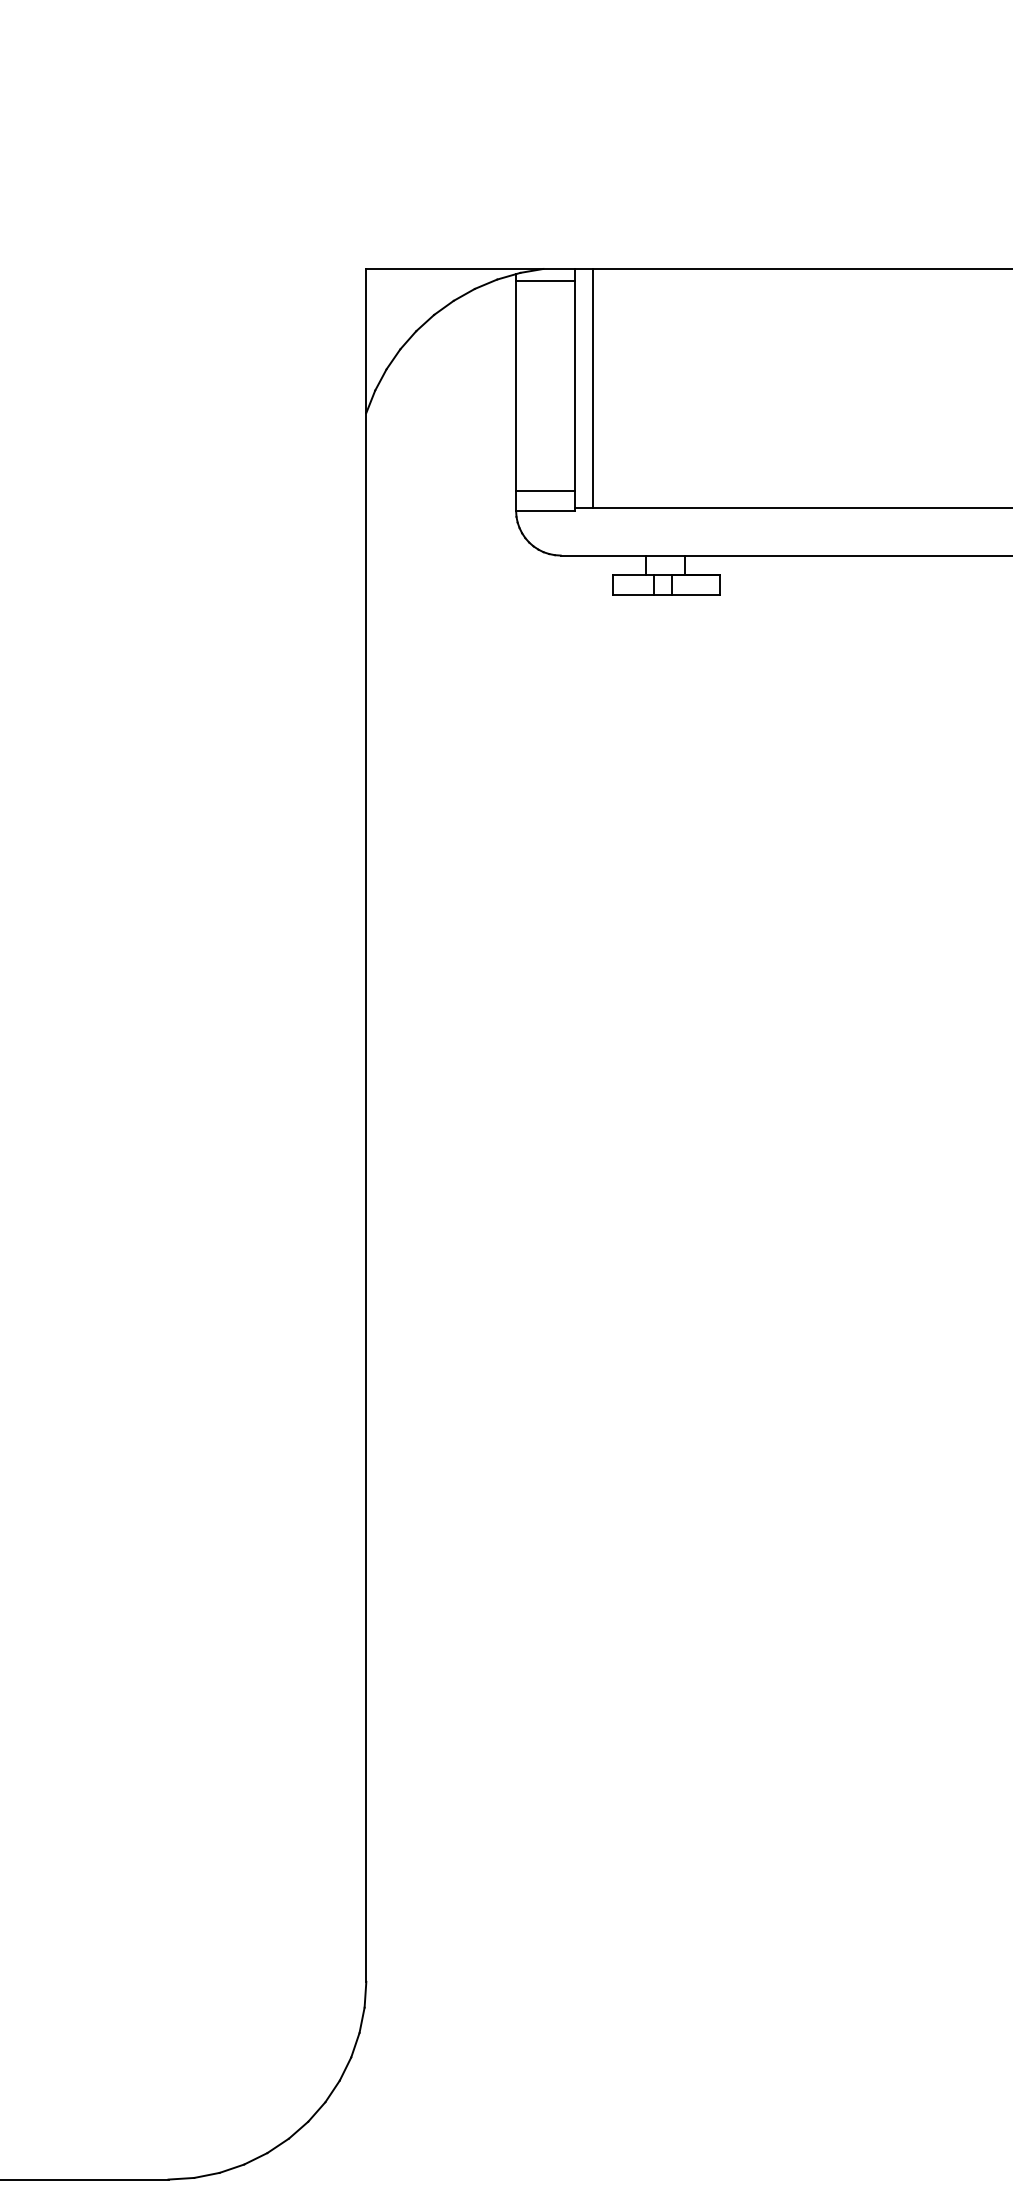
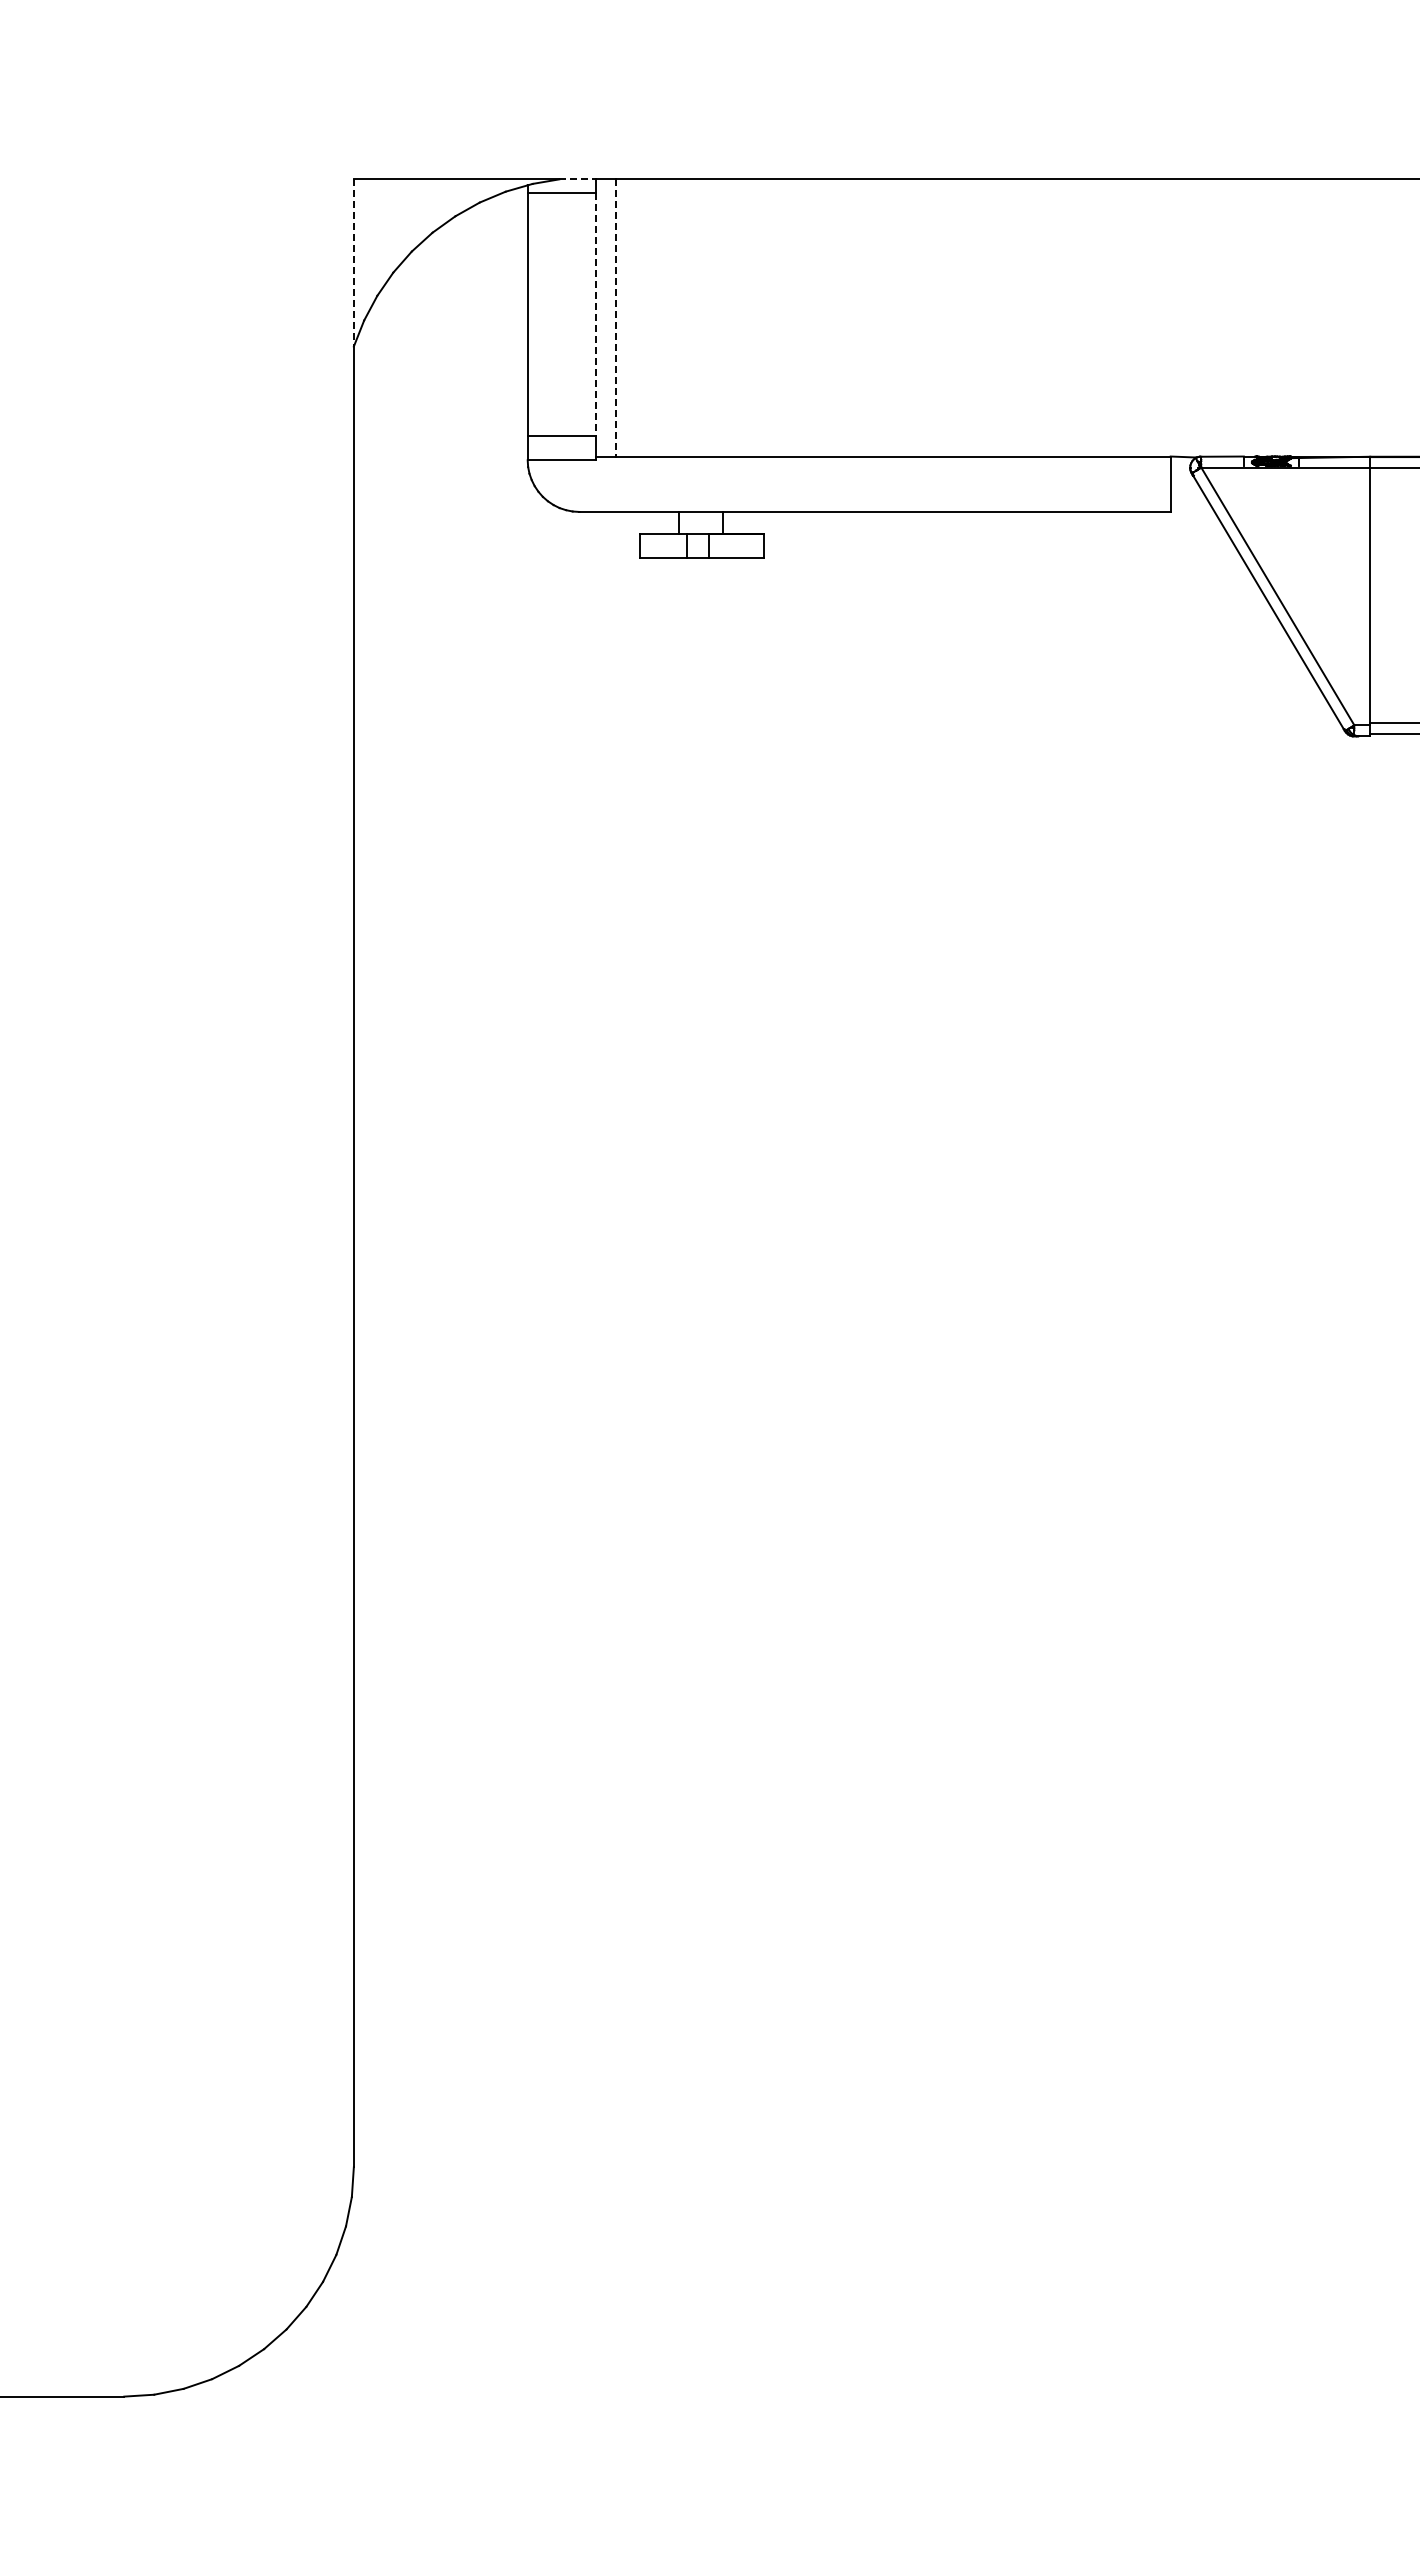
line: (559, 269) -> (578, 179), solid -> dashed
line: (366, 340) -> (353, 262), solid -> dashed
line: (575, 385) -> (596, 314), solid -> dashed
line: (592, 387) -> (616, 317), solid -> dashed

